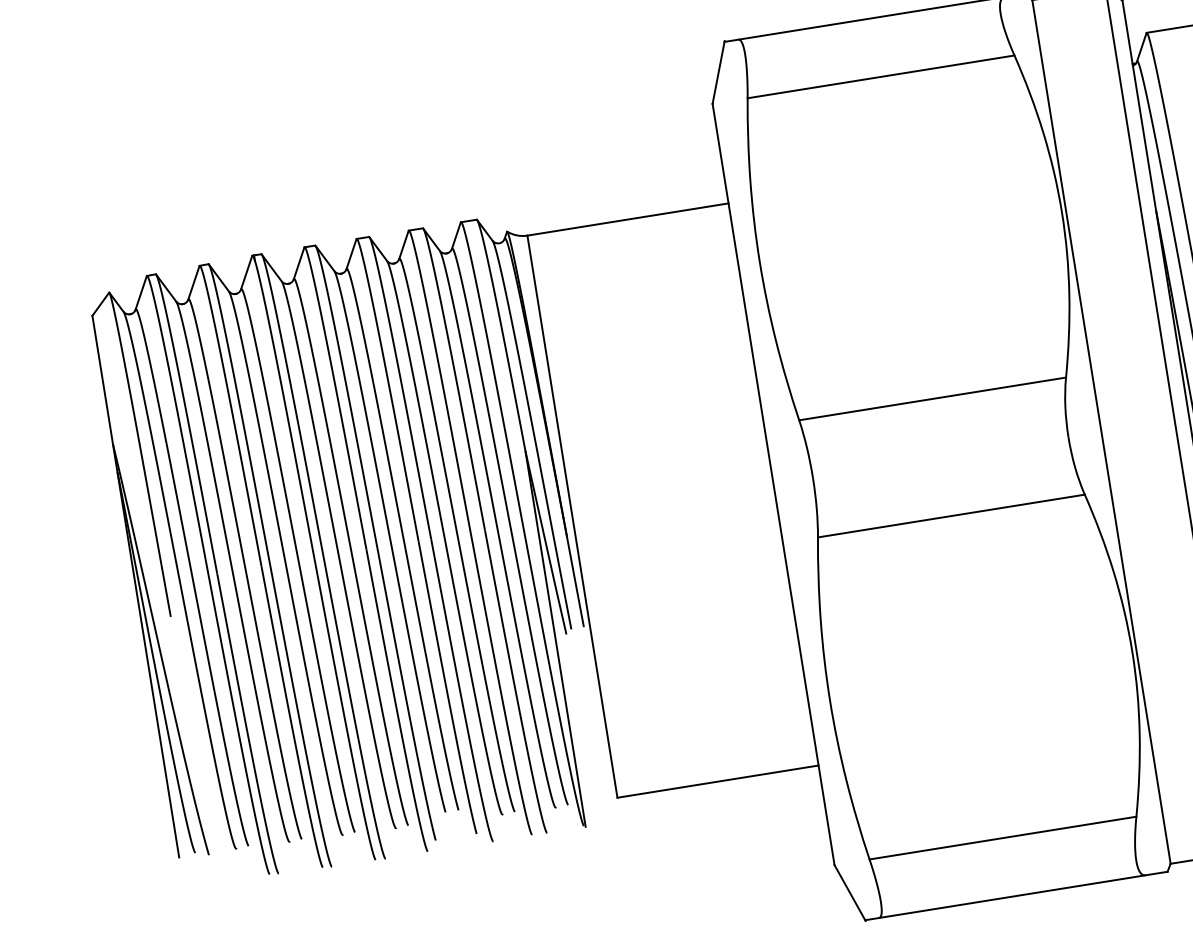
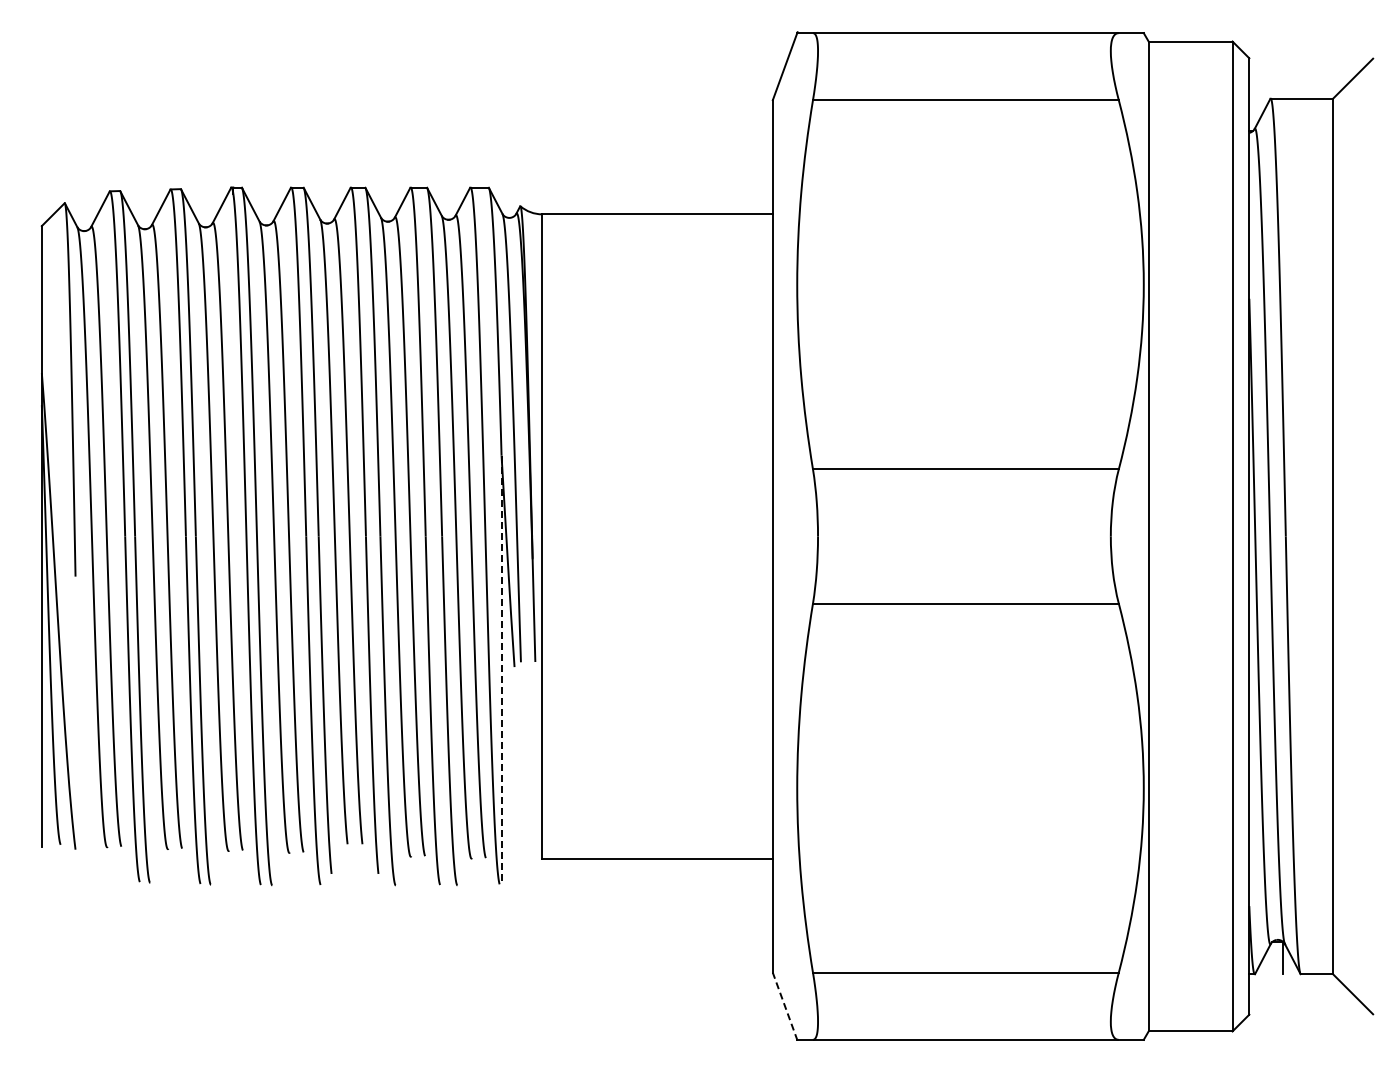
line: (555, 639) -> (501, 670), solid -> dashed
line: (850, 892) -> (785, 1006), solid -> dashed

